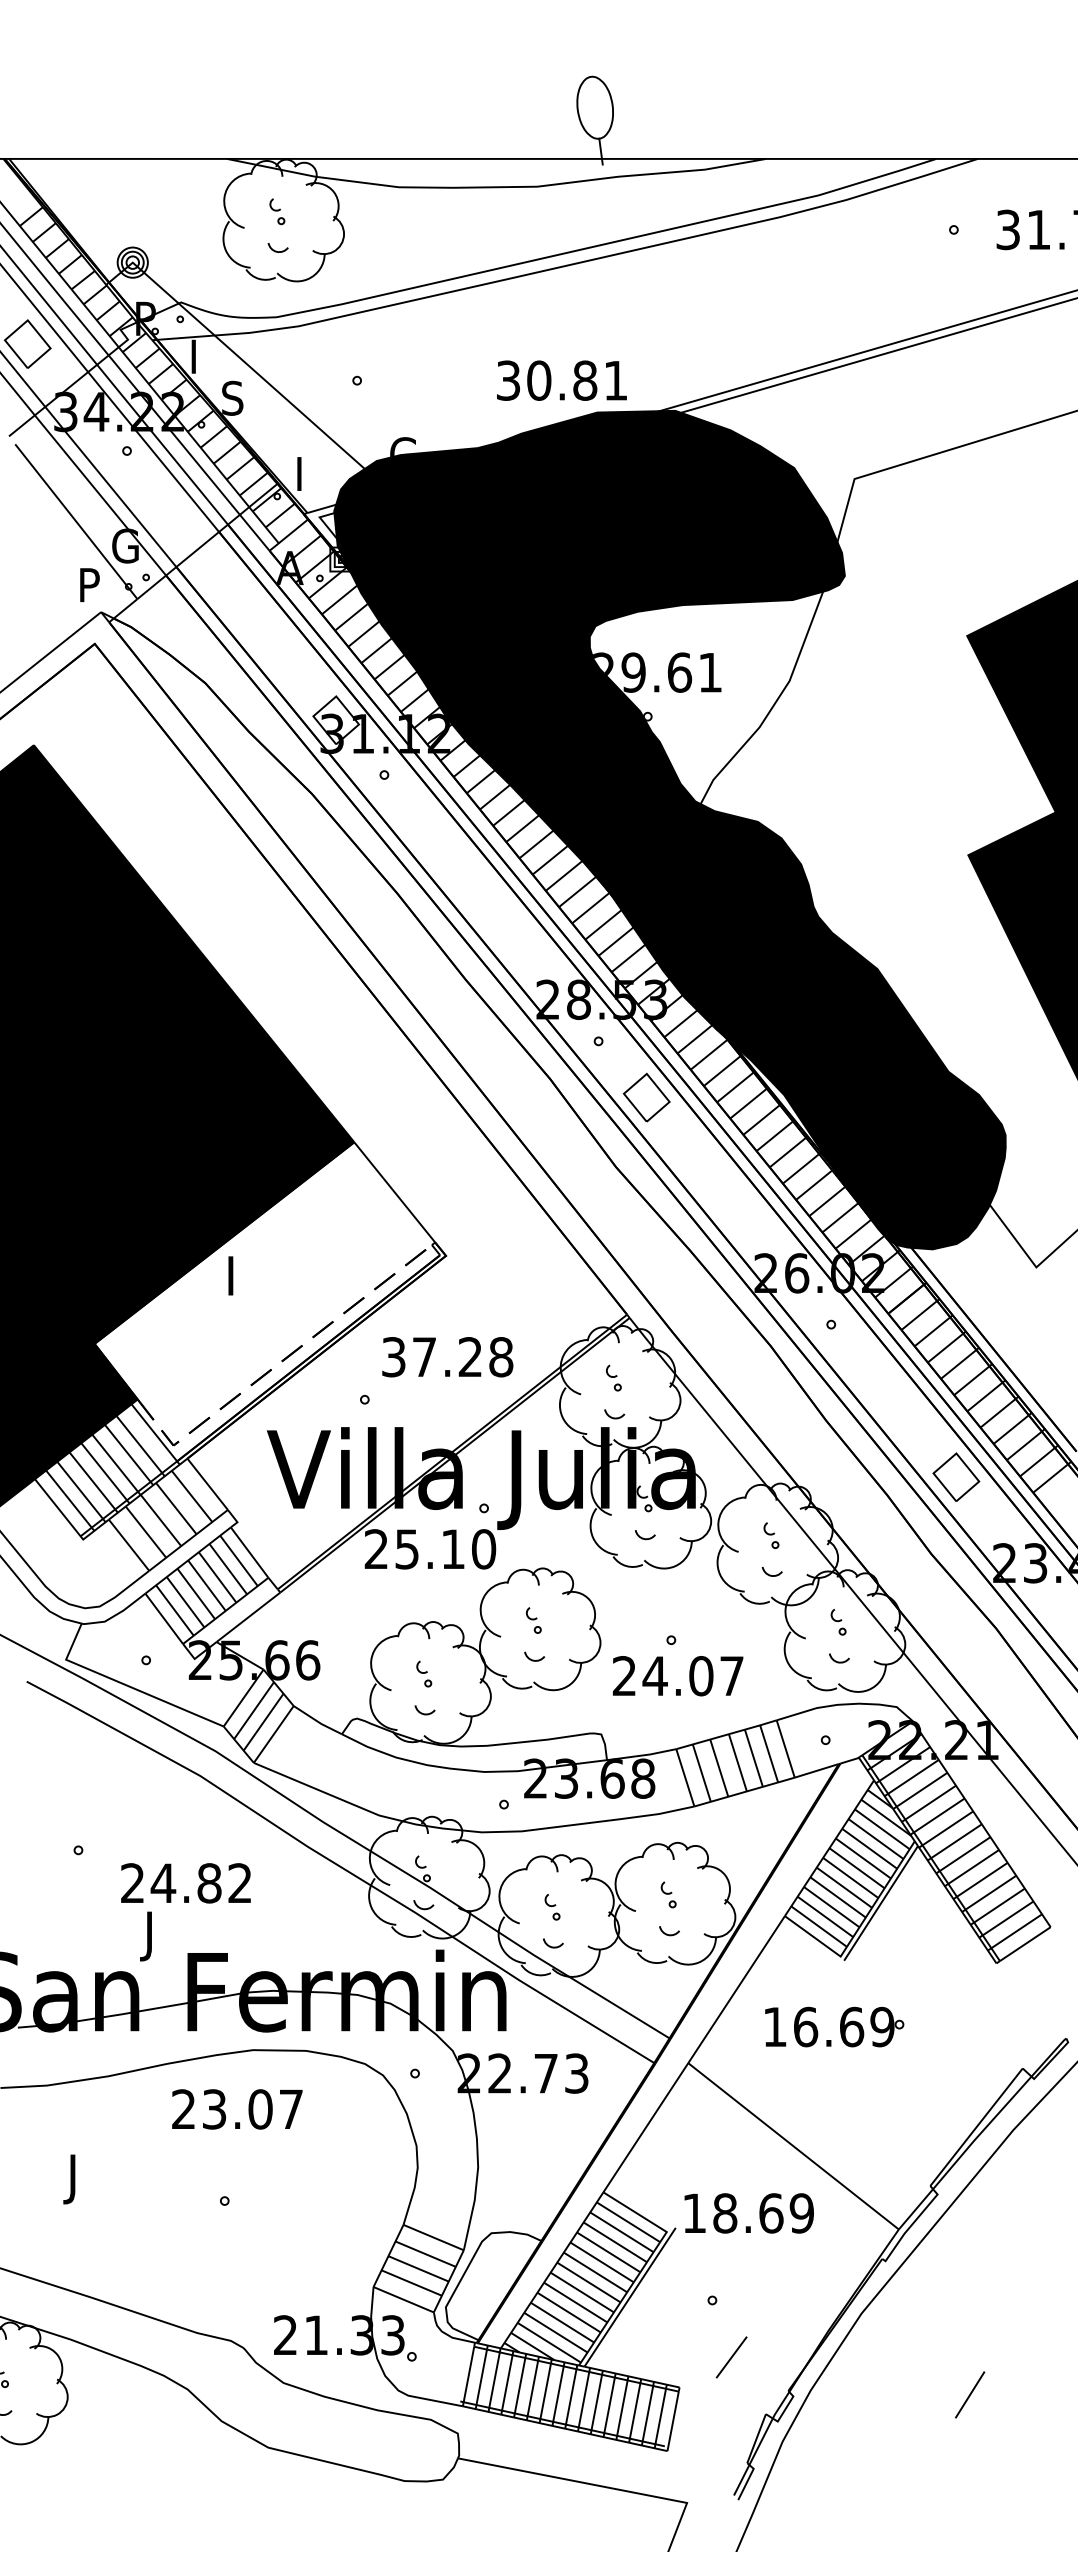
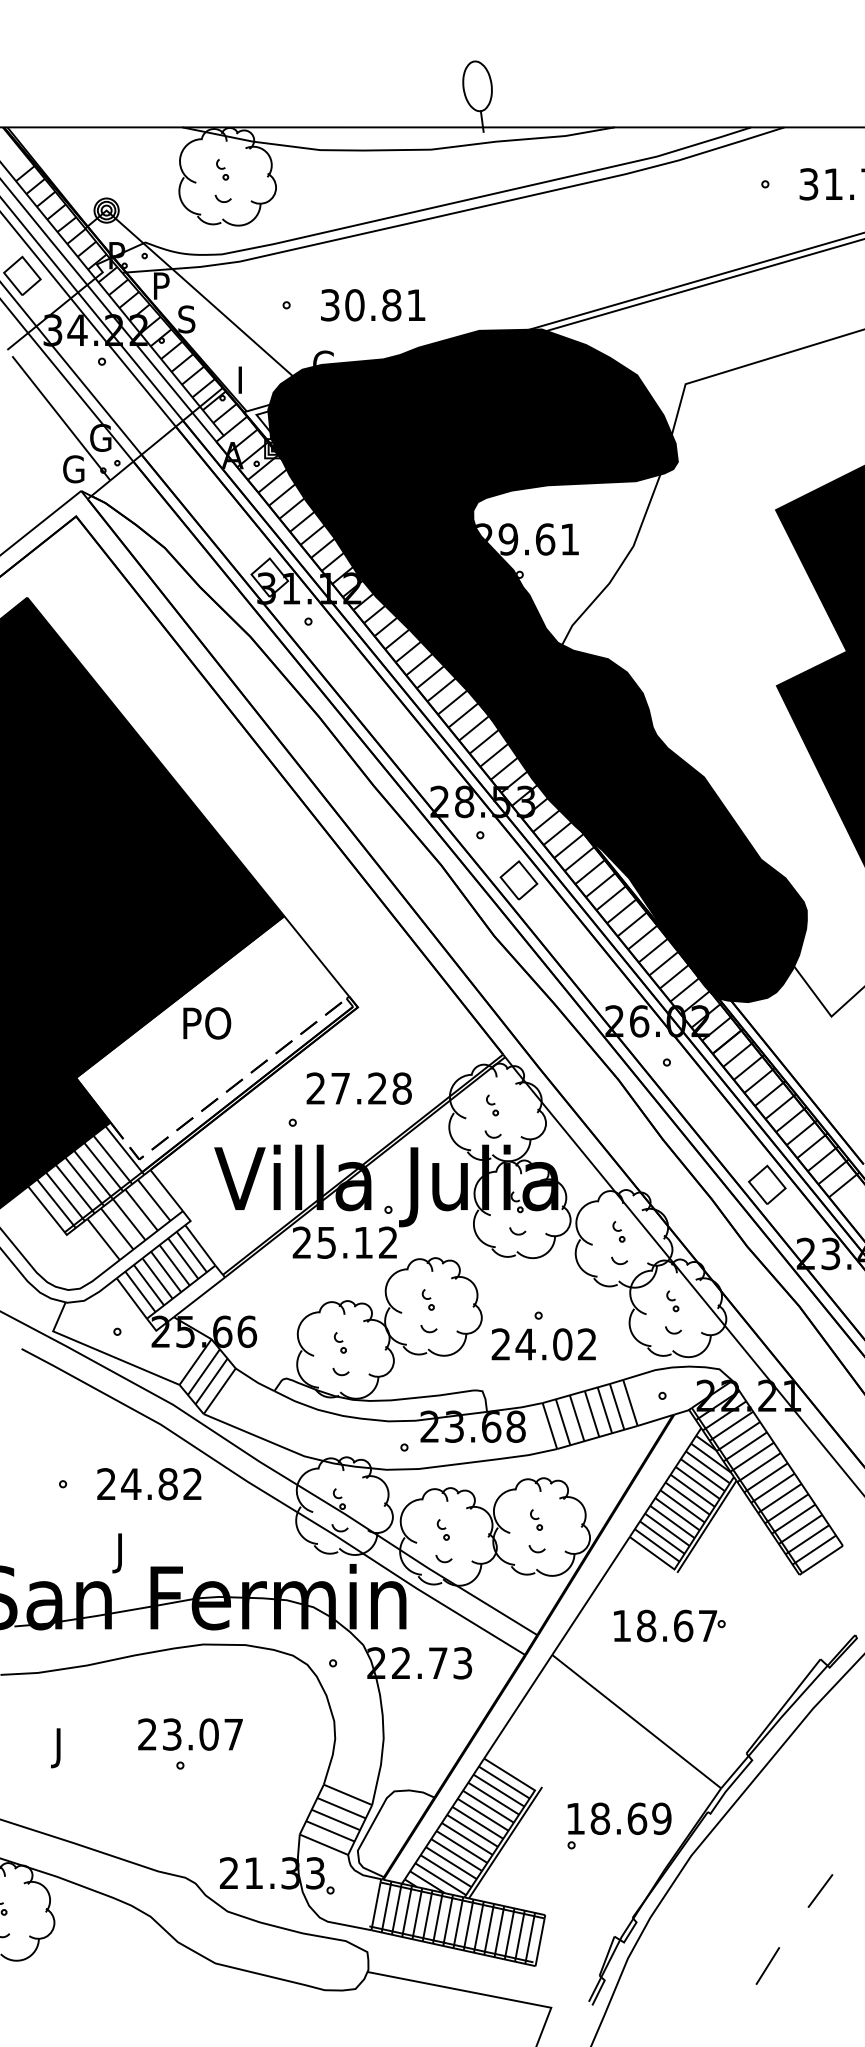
text: (203, 349) -> (163, 280), I -> P
text: (561, 380) -> (372, 305), moved
text: (91, 584) -> (73, 468), P -> G
text: (260, 1275) -> (209, 1023), I -> PO
text: (393, 1357) -> (315, 1088), 37.28 -> 27.28
text: (484, 1549) -> (388, 1242), 25.10 -> 25.12
text: (731, 1675) -> (586, 1343), 24.07 -> 24.02
text: (185, 1883) -> (148, 1484), moved
text: (843, 2026) -> (676, 1625), 16.69 -> 18.67
text: (237, 2109) -> (190, 1734), moved
text: (748, 2213) -> (619, 1818), moved
line: (731, 2357) -> (820, 1891), moved
line: (970, 2394) -> (768, 1965), moved

